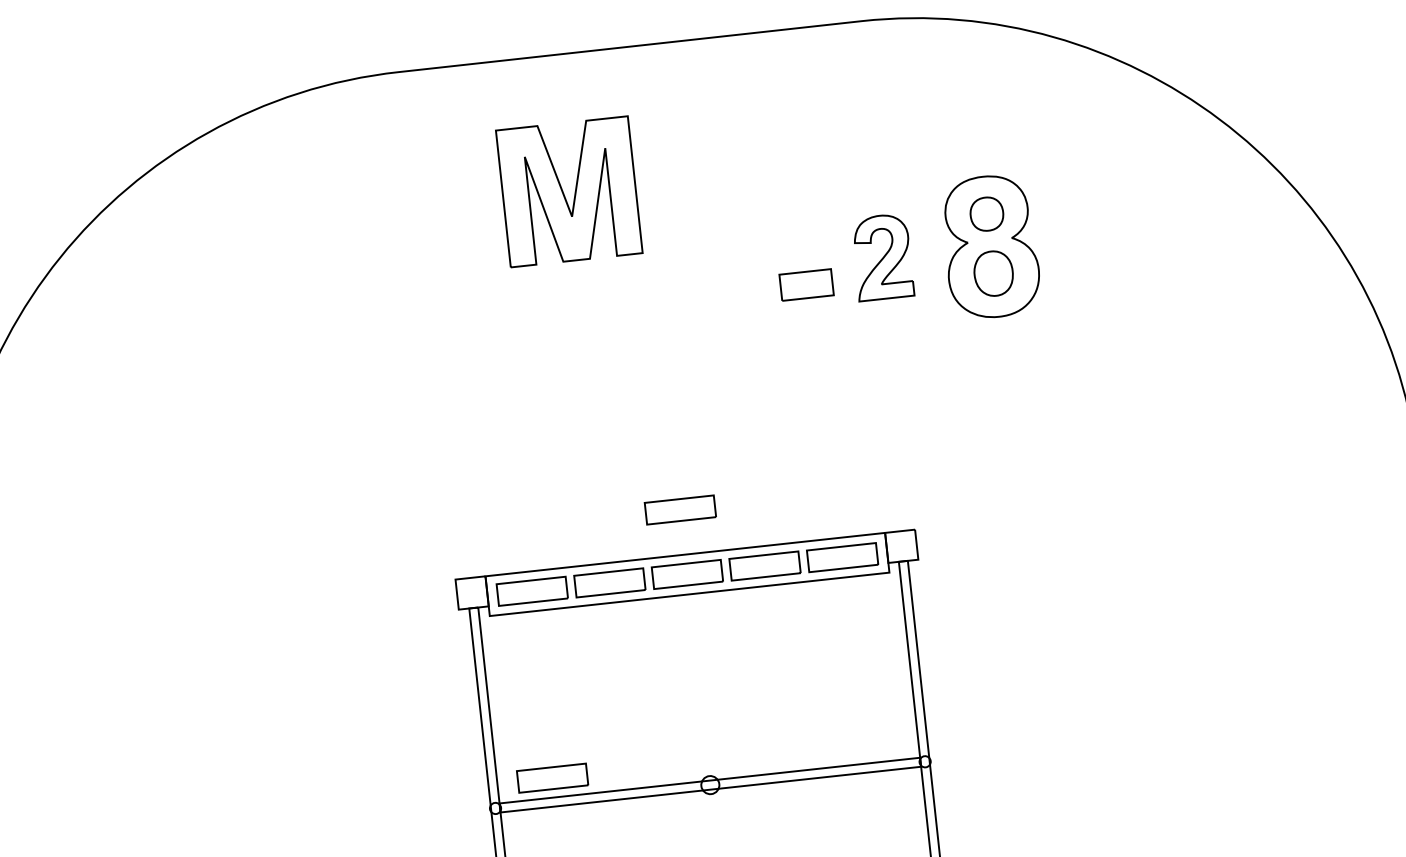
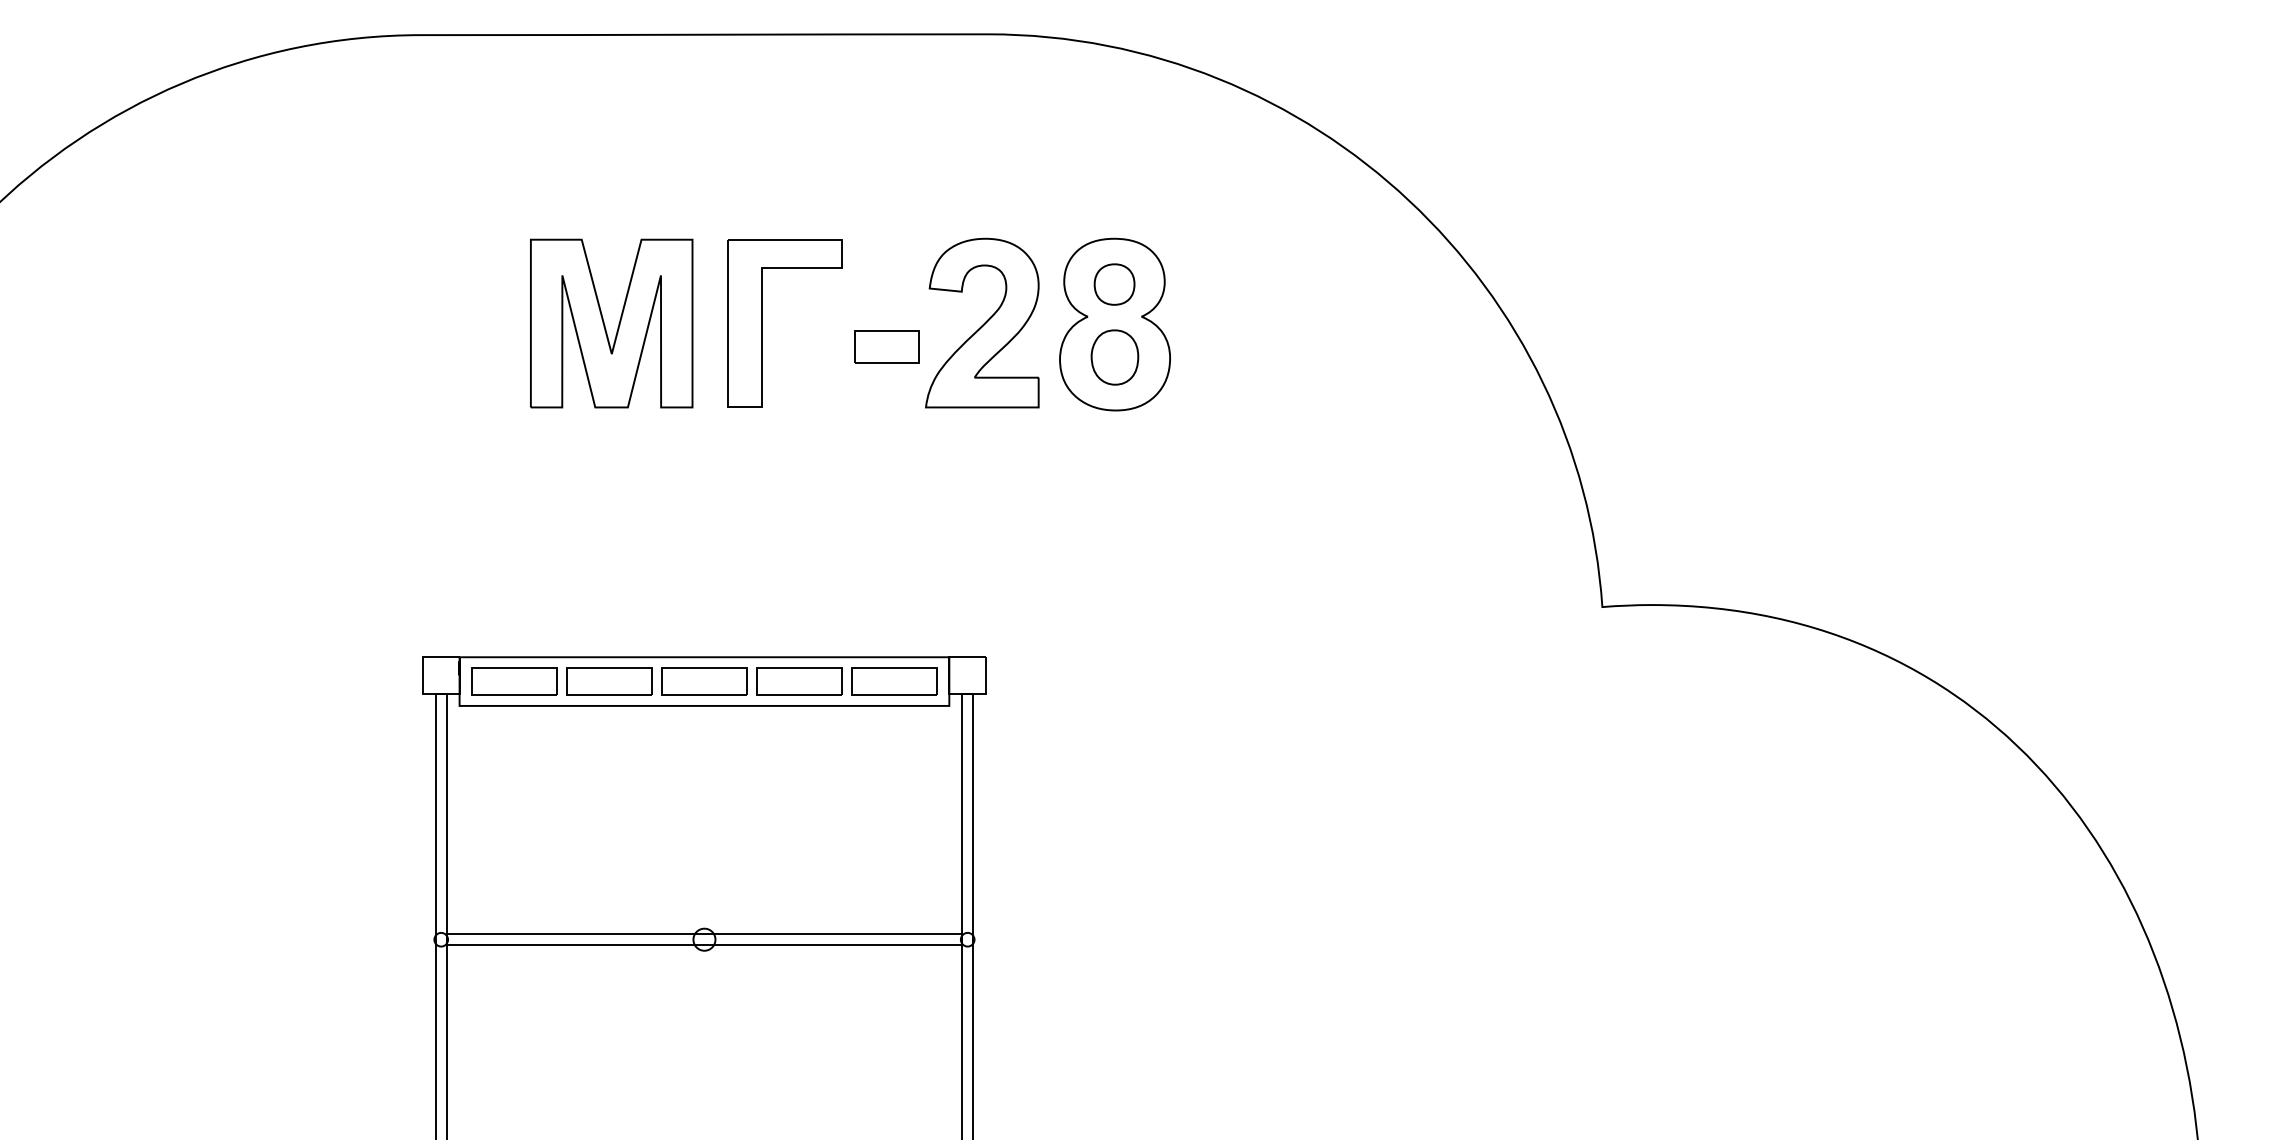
part: (564, 193) -> (605, 325), moved
part: (882, 256) -> (982, 322), size x1.67
part: (703, 277) -> (762, 323), added
part: (680, 509) -> (704, 602), removed
part: (552, 778) -> (514, 910), removed

